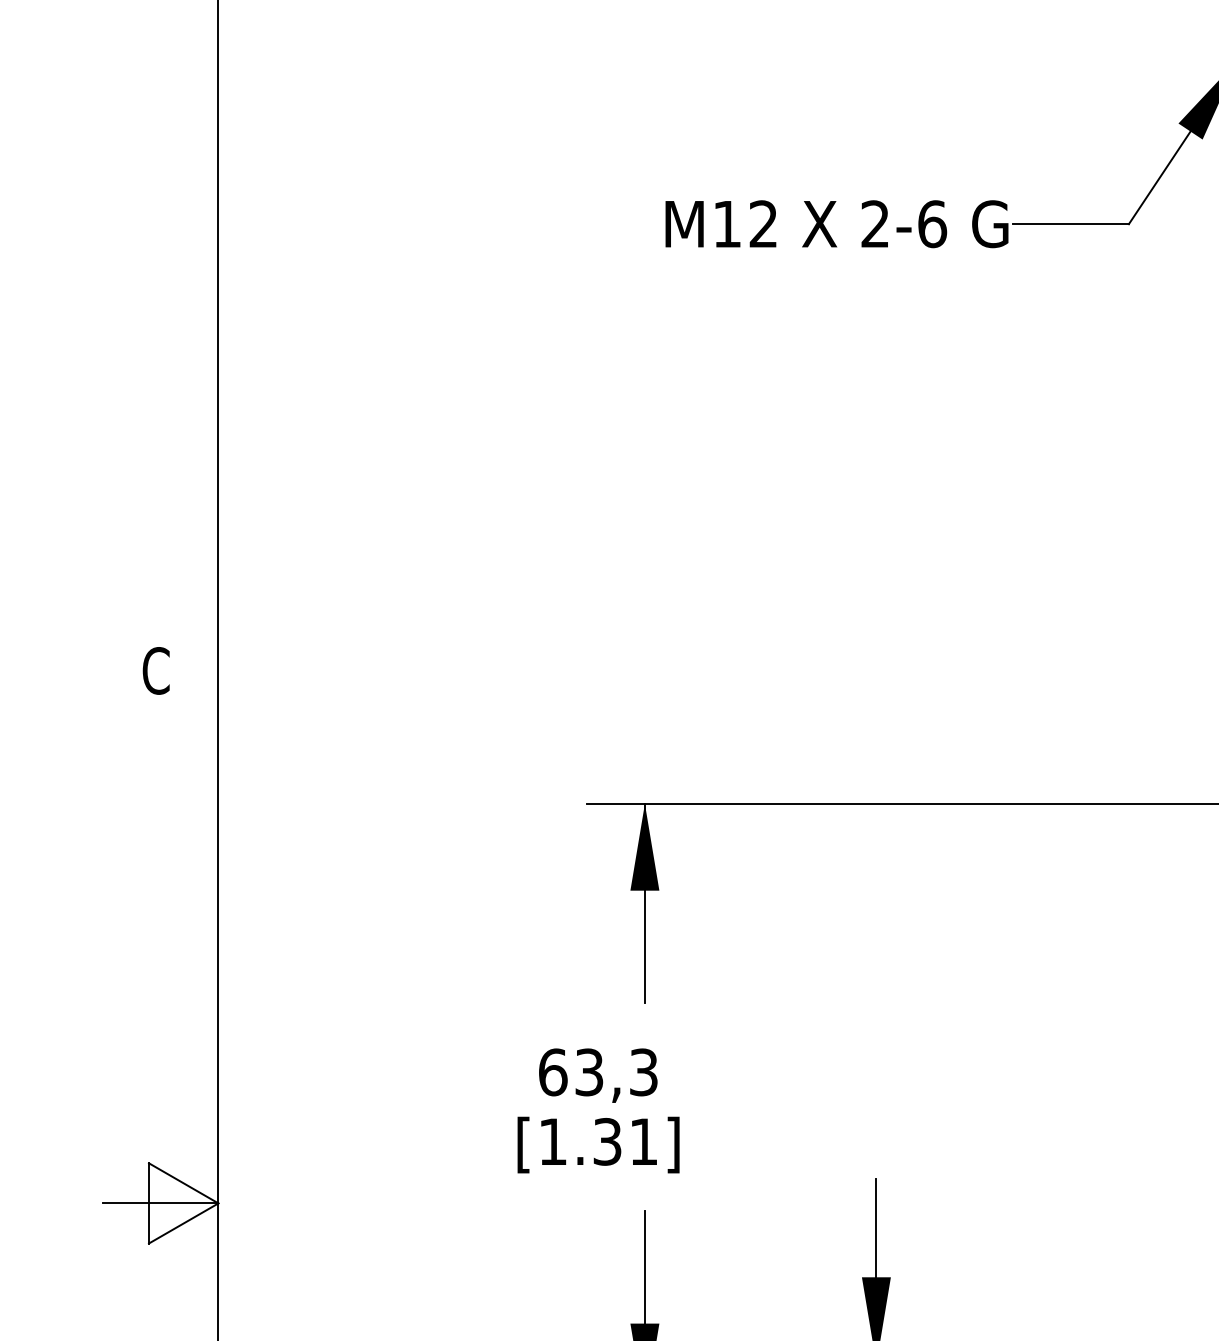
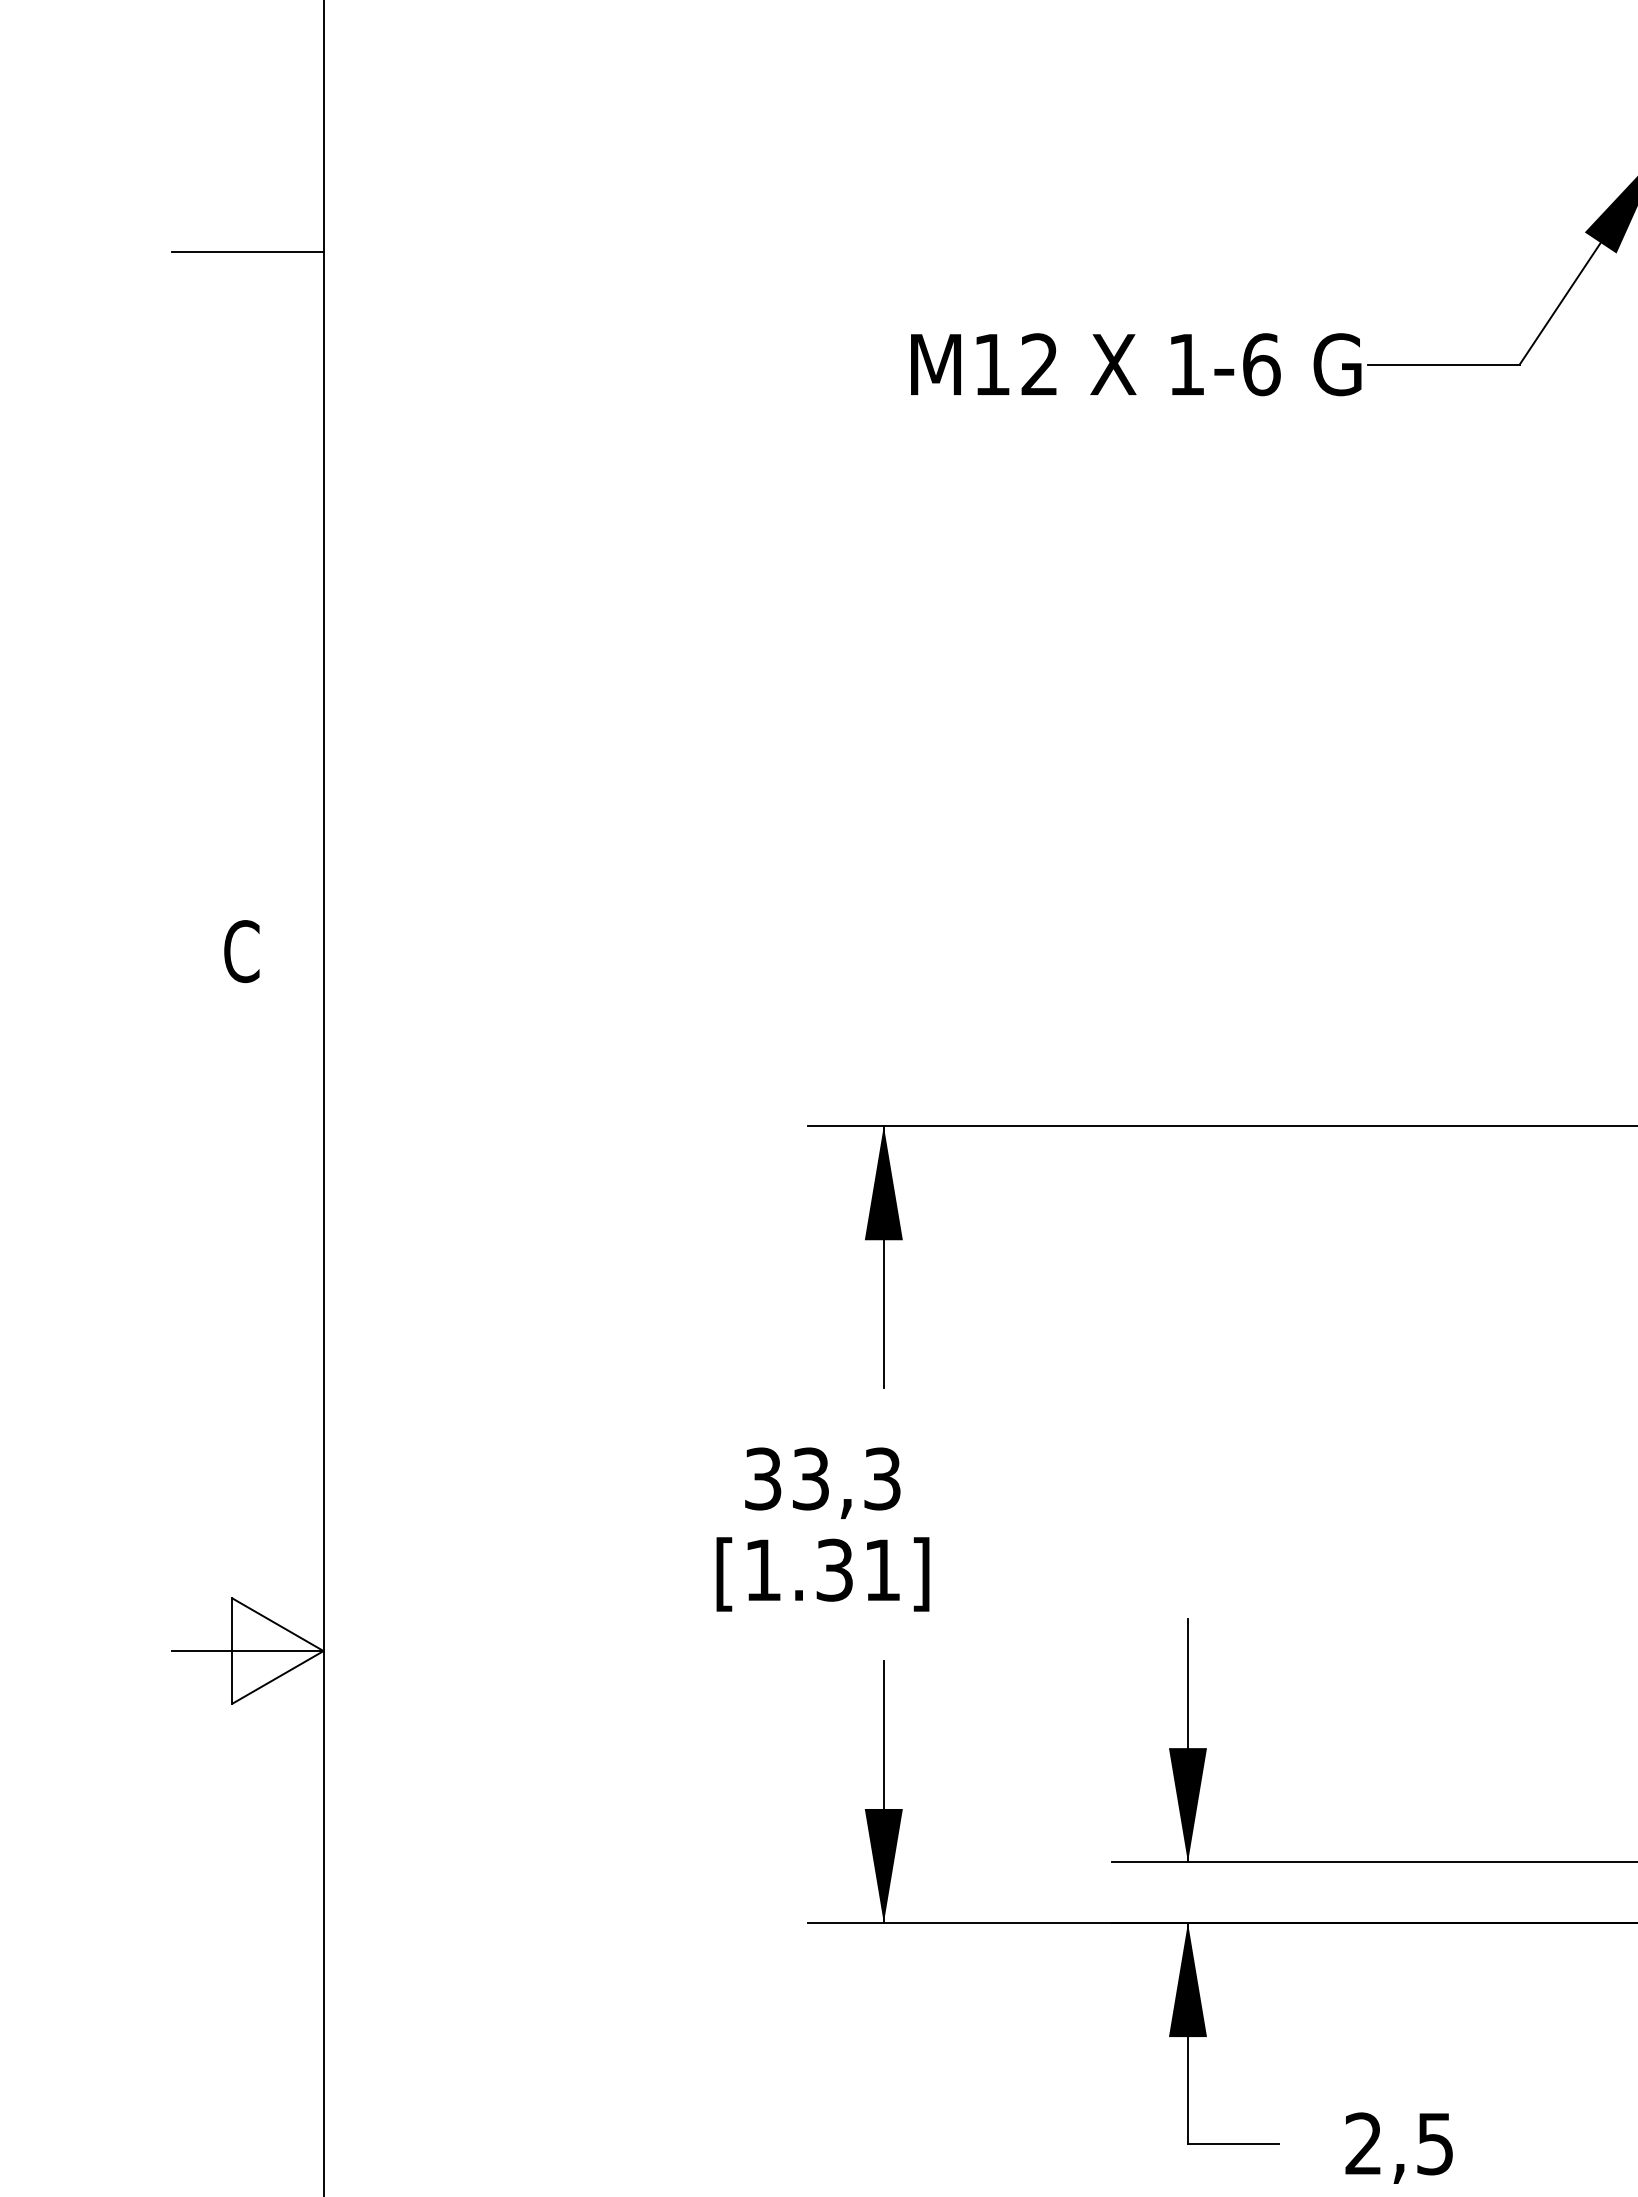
line: (160, 138) -> (247, 252), added
text: (874, 224) -> (1185, 364), 2-6 -> 1-6
text: (553, 1072) -> (763, 1478), 63,3 -> 33,3

